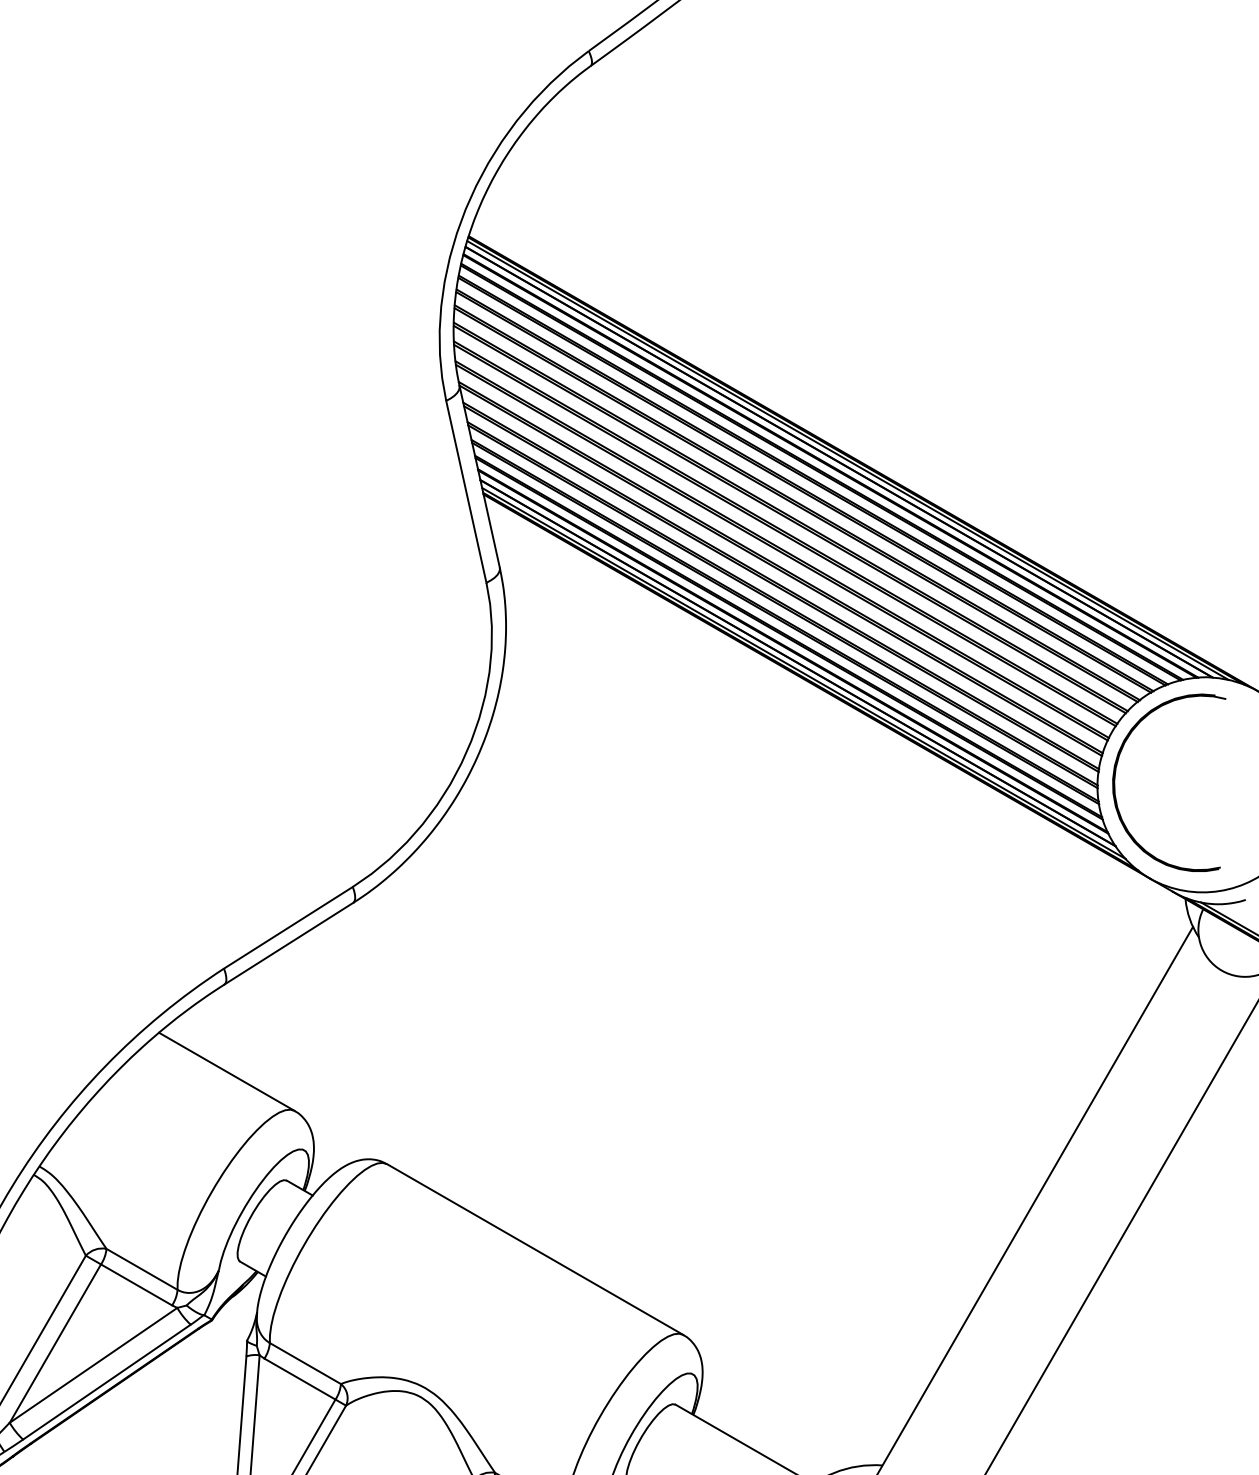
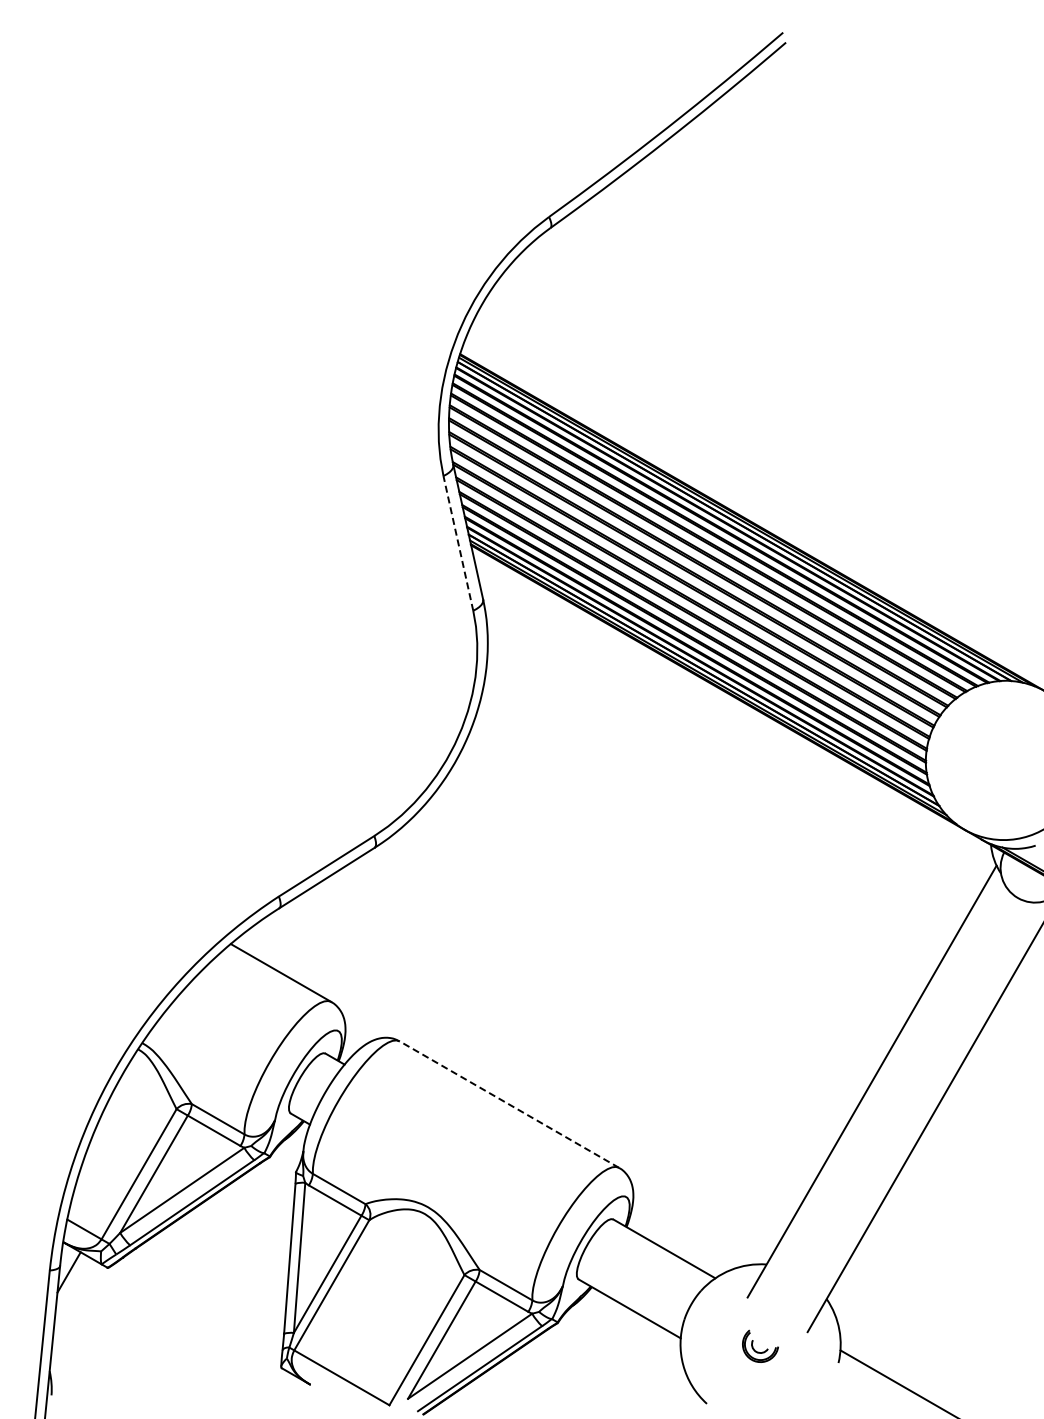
line: (466, 491) -> (458, 543), solid -> dashed
part: (1115, 782) -> (939, 758), removed
line: (535, 1249) -> (509, 1104), solid -> dashed

